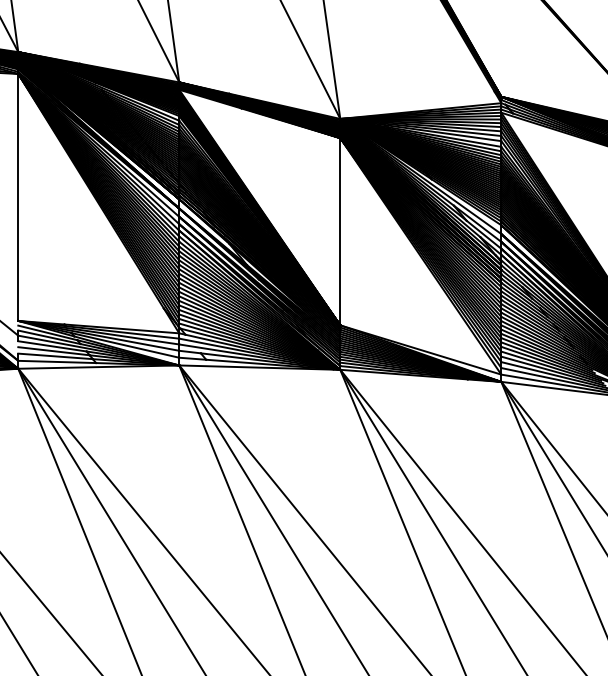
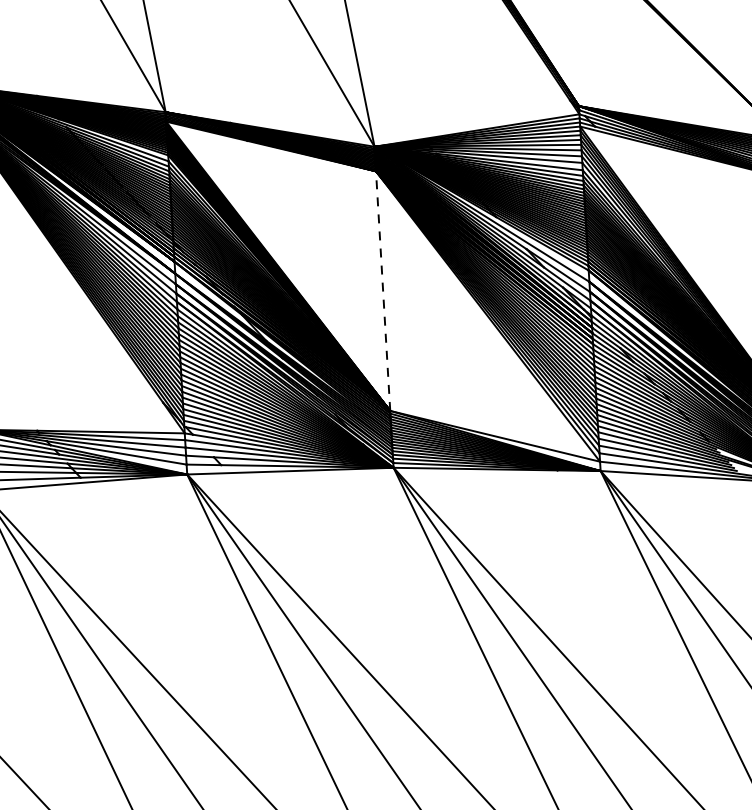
line: (340, 231) -> (383, 290), solid -> dashed

